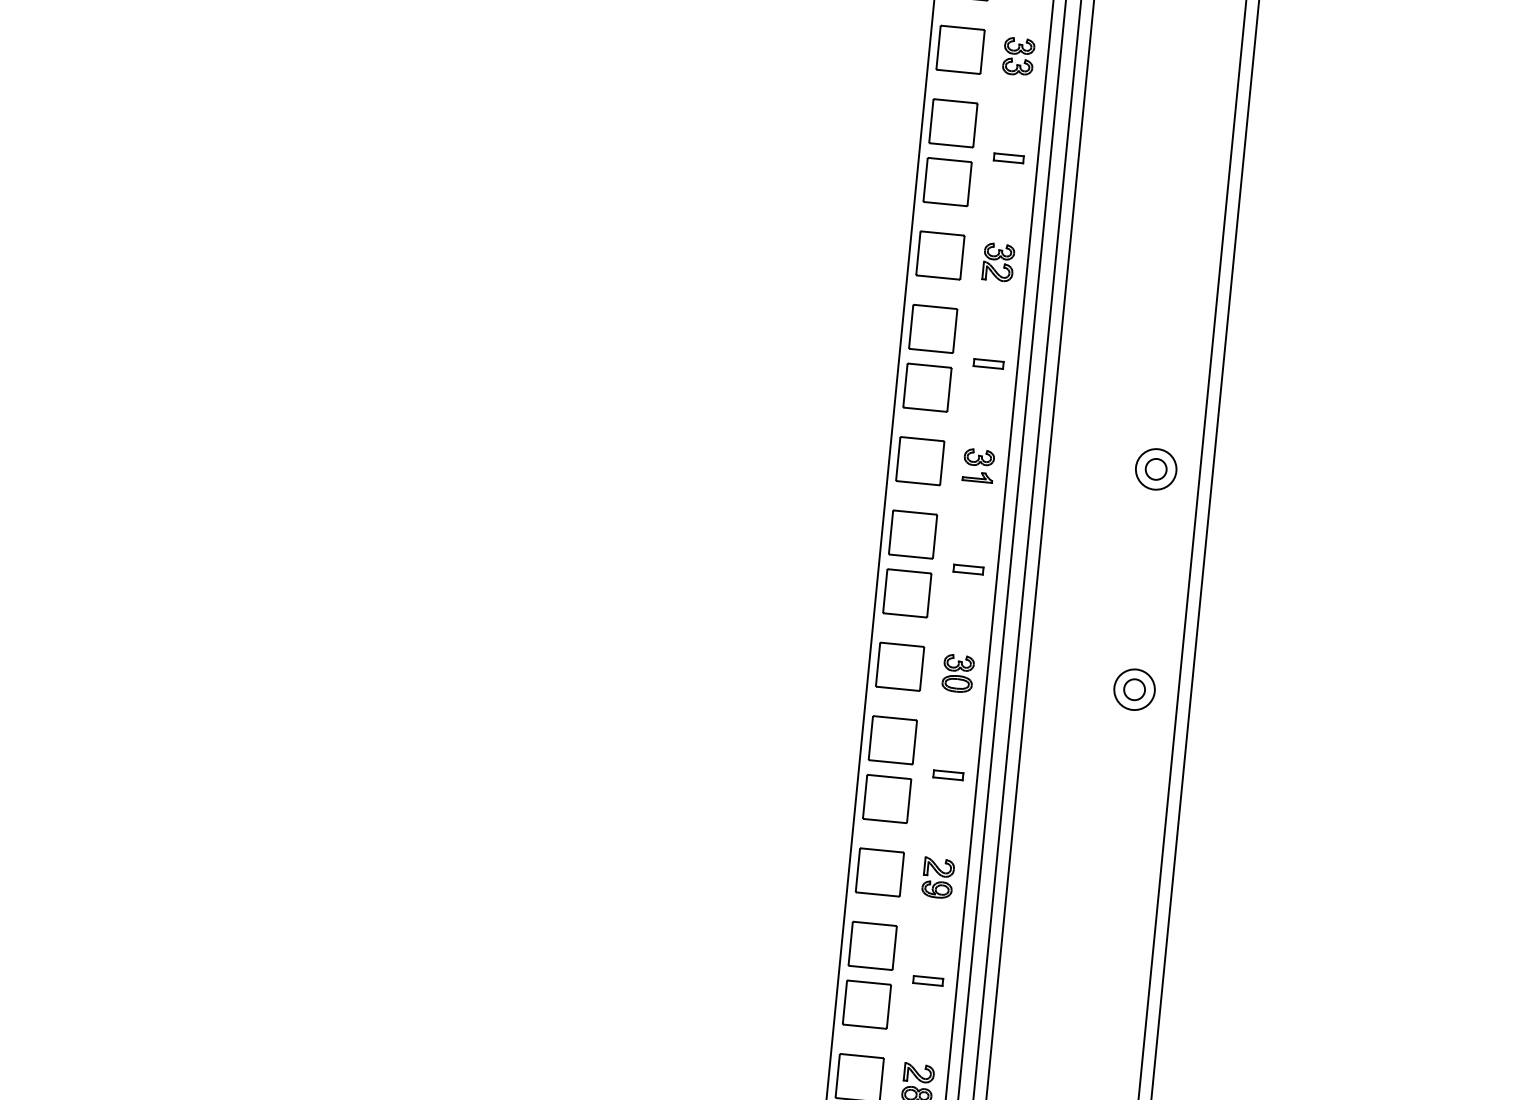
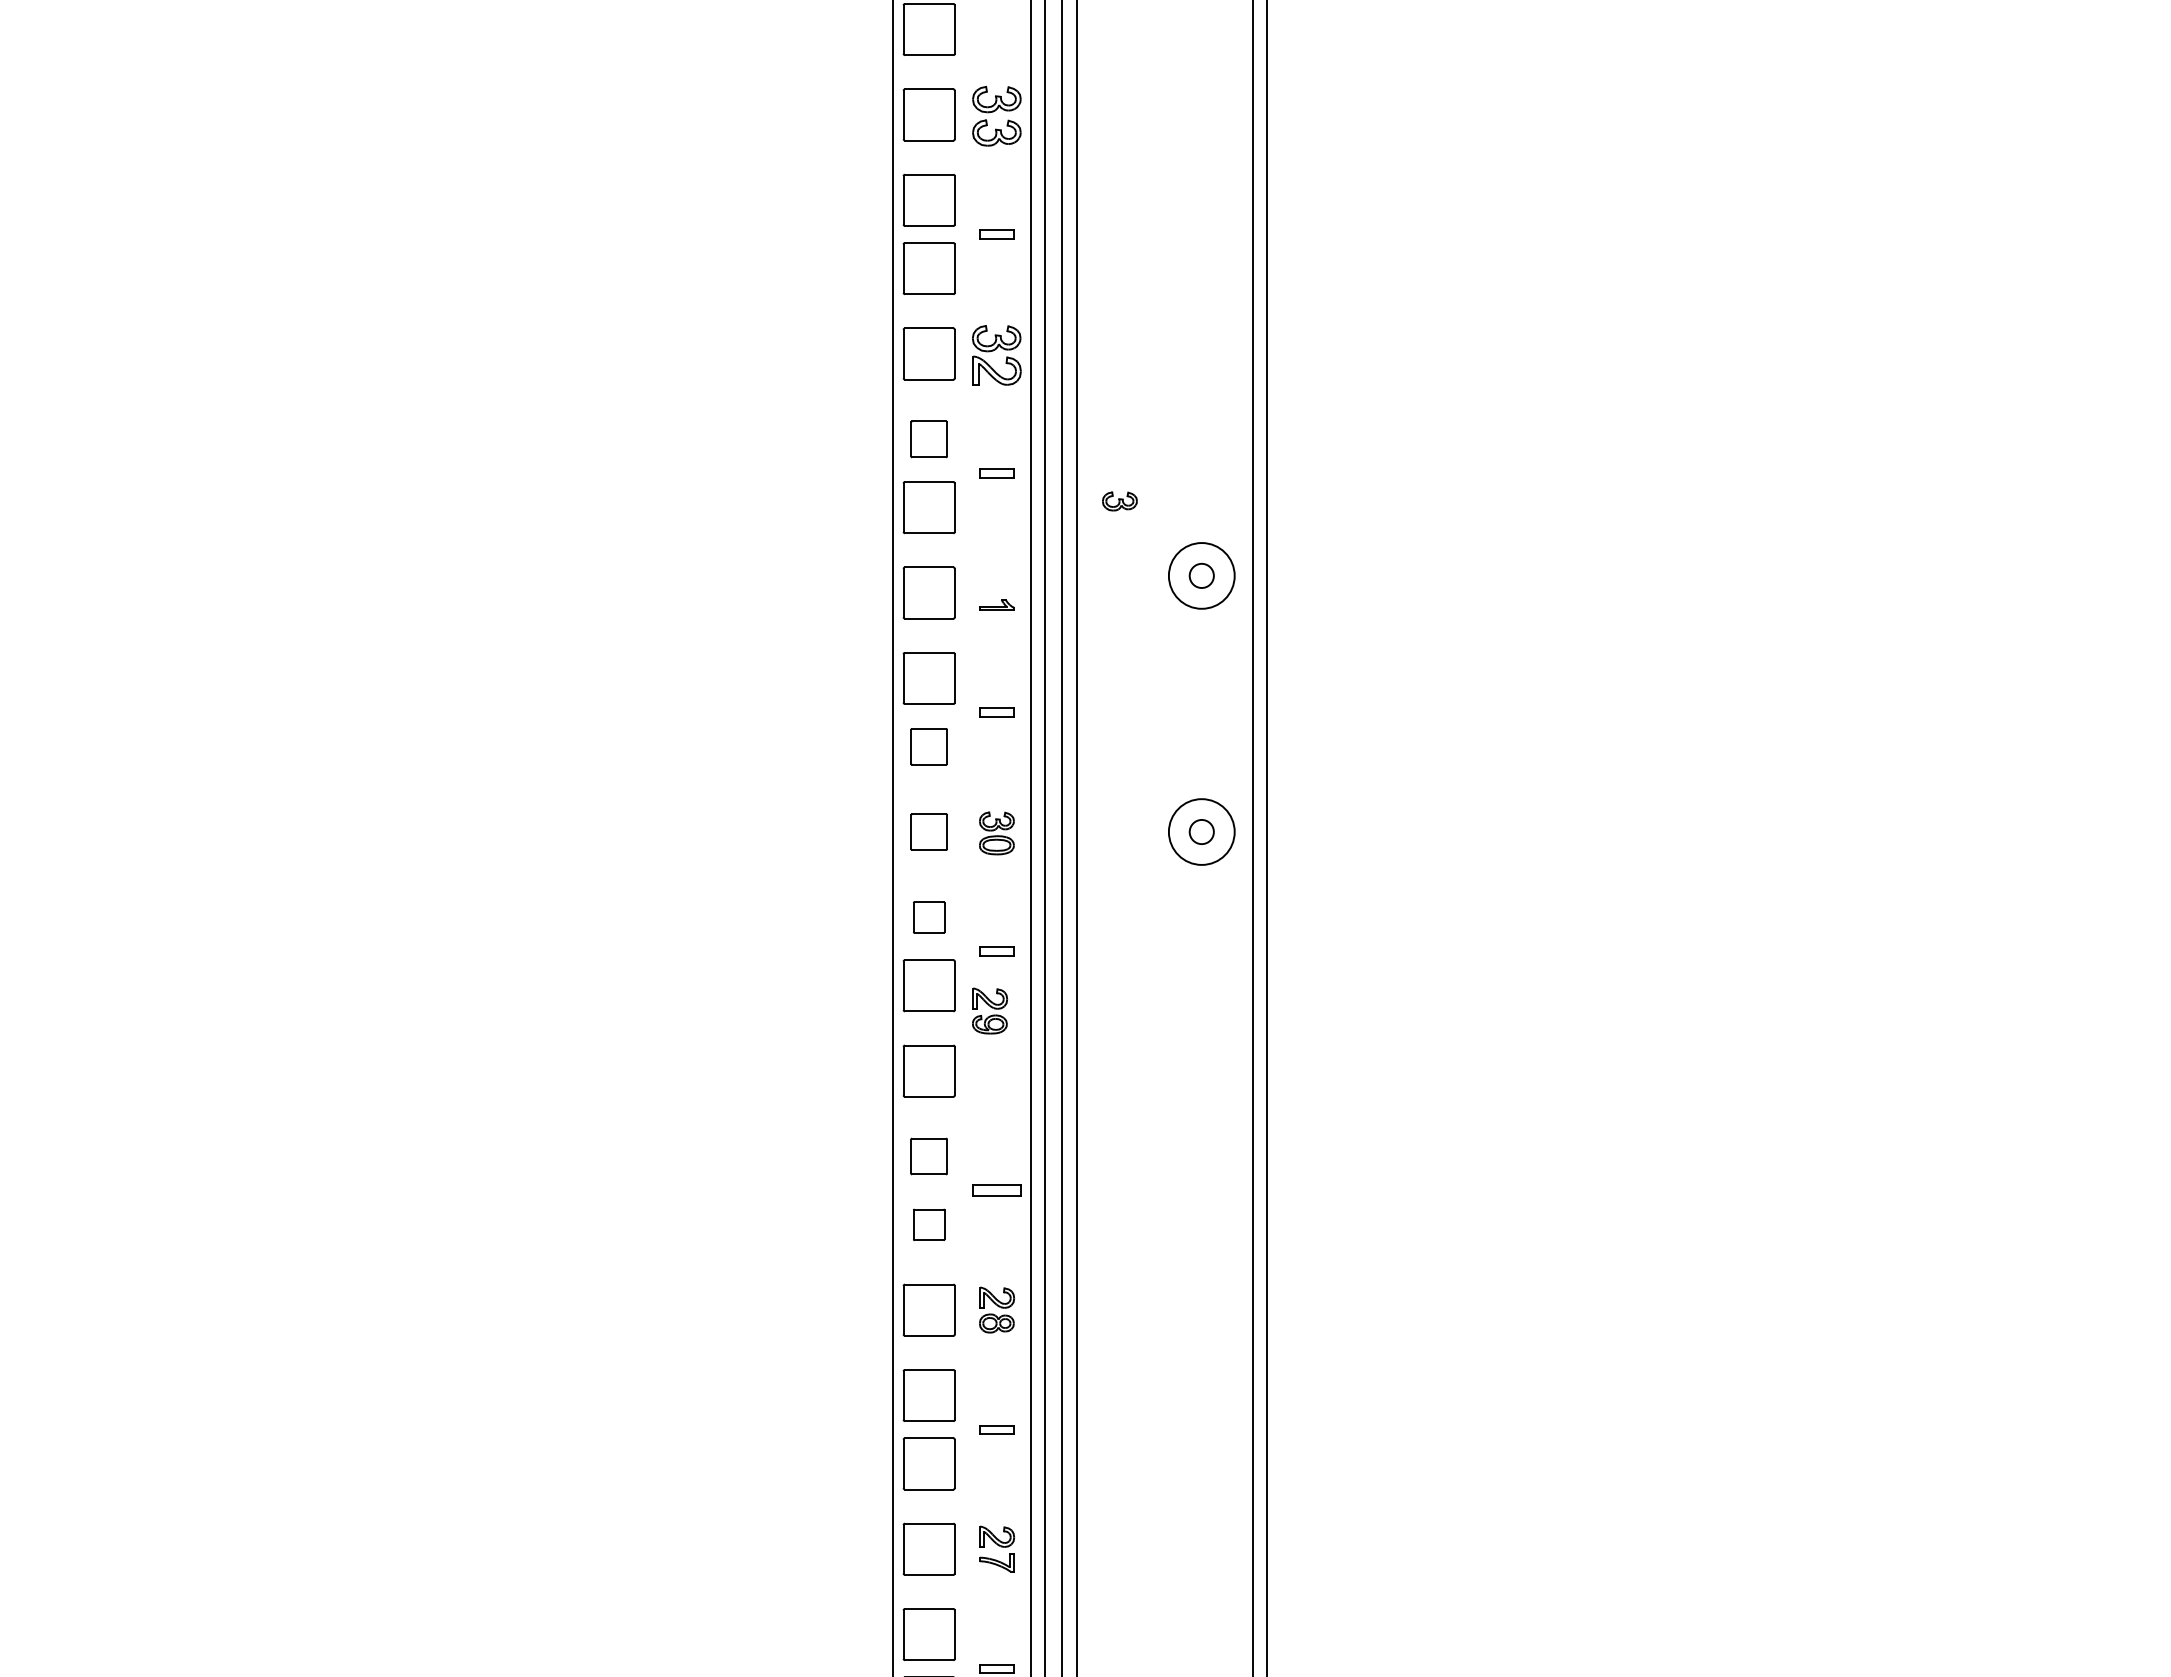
part: (1018, 56) -> (996, 116), size x1.4
part: (999, 262) -> (997, 355), size x1.4
part: (932, 329) -> (928, 439), size x0.7
part: (979, 457) -> (1119, 501), moved
circle: (1155, 469) -> (1201, 575), size x1.4
part: (906, 593) -> (928, 746), size x0.7
part: (899, 666) -> (928, 831), size x0.7
circle: (1134, 689) -> (1201, 831), size x1.4
part: (892, 740) -> (928, 917), size x0.6
part: (938, 877) -> (990, 1010), moved
part: (872, 945) -> (928, 1156), size x0.7
part: (927, 980) -> (996, 1190), size x1.4
part: (866, 1004) -> (928, 1224), size x0.6

